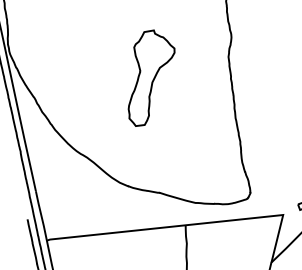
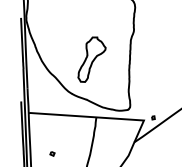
part: (149, 77) -> (91, 59), moved

